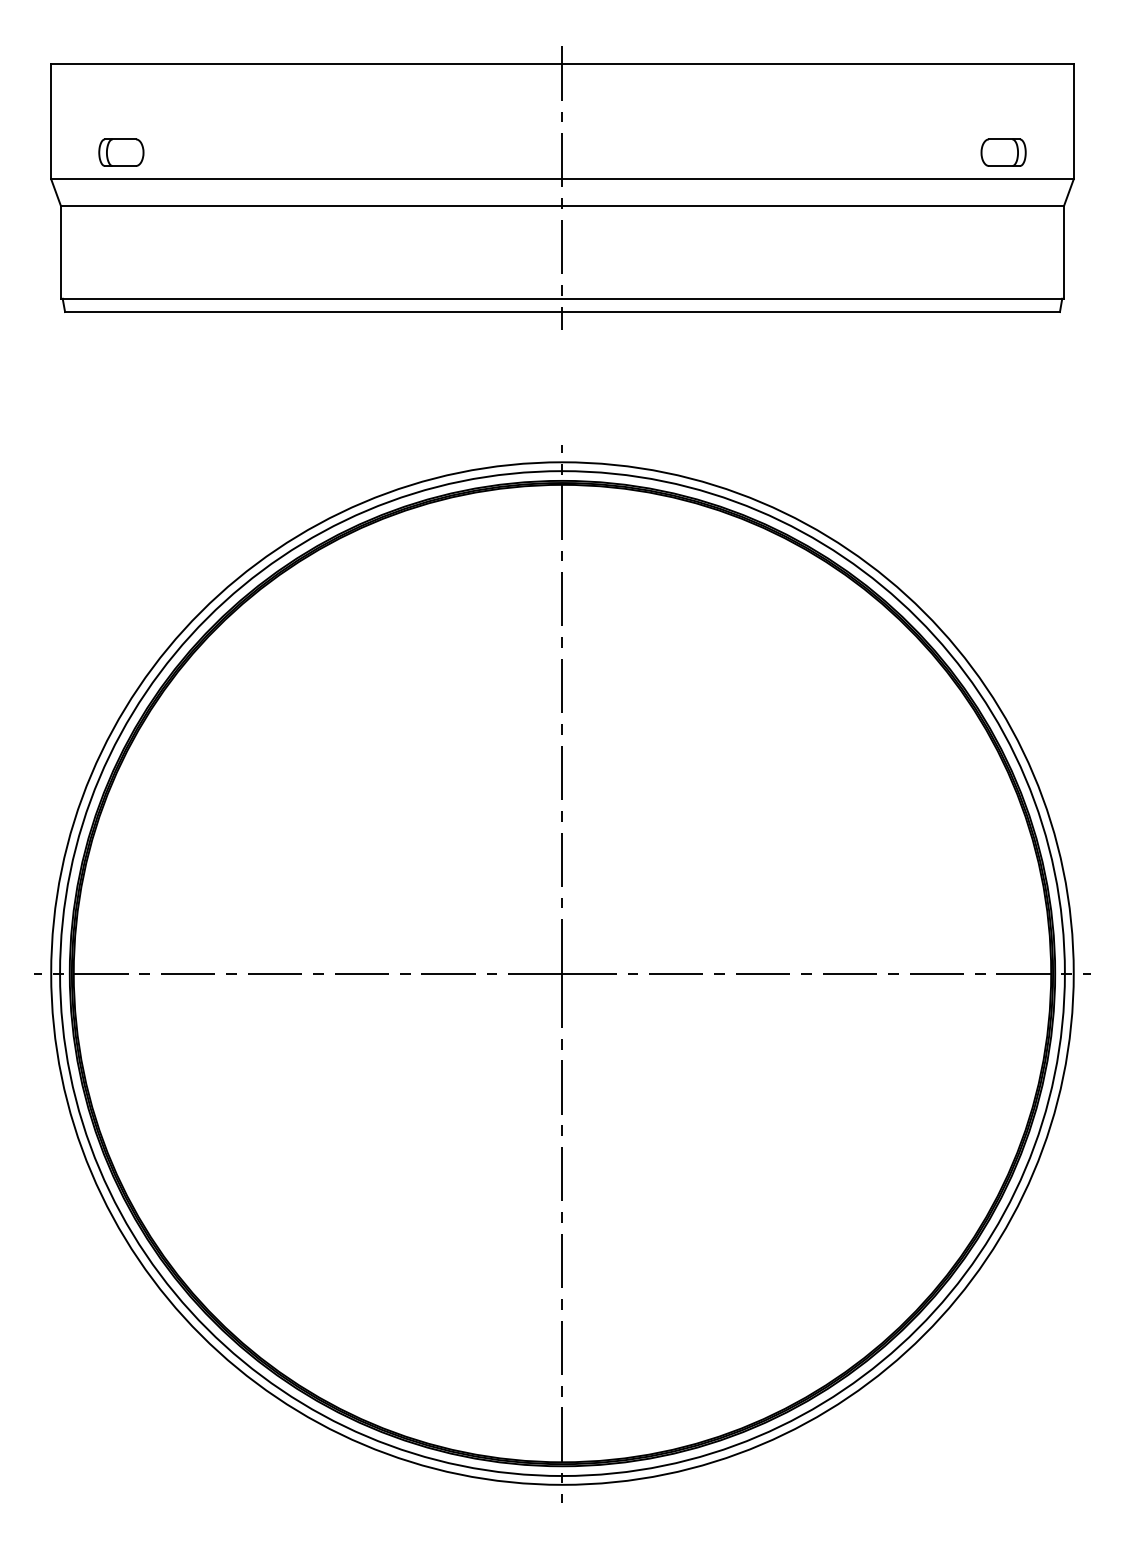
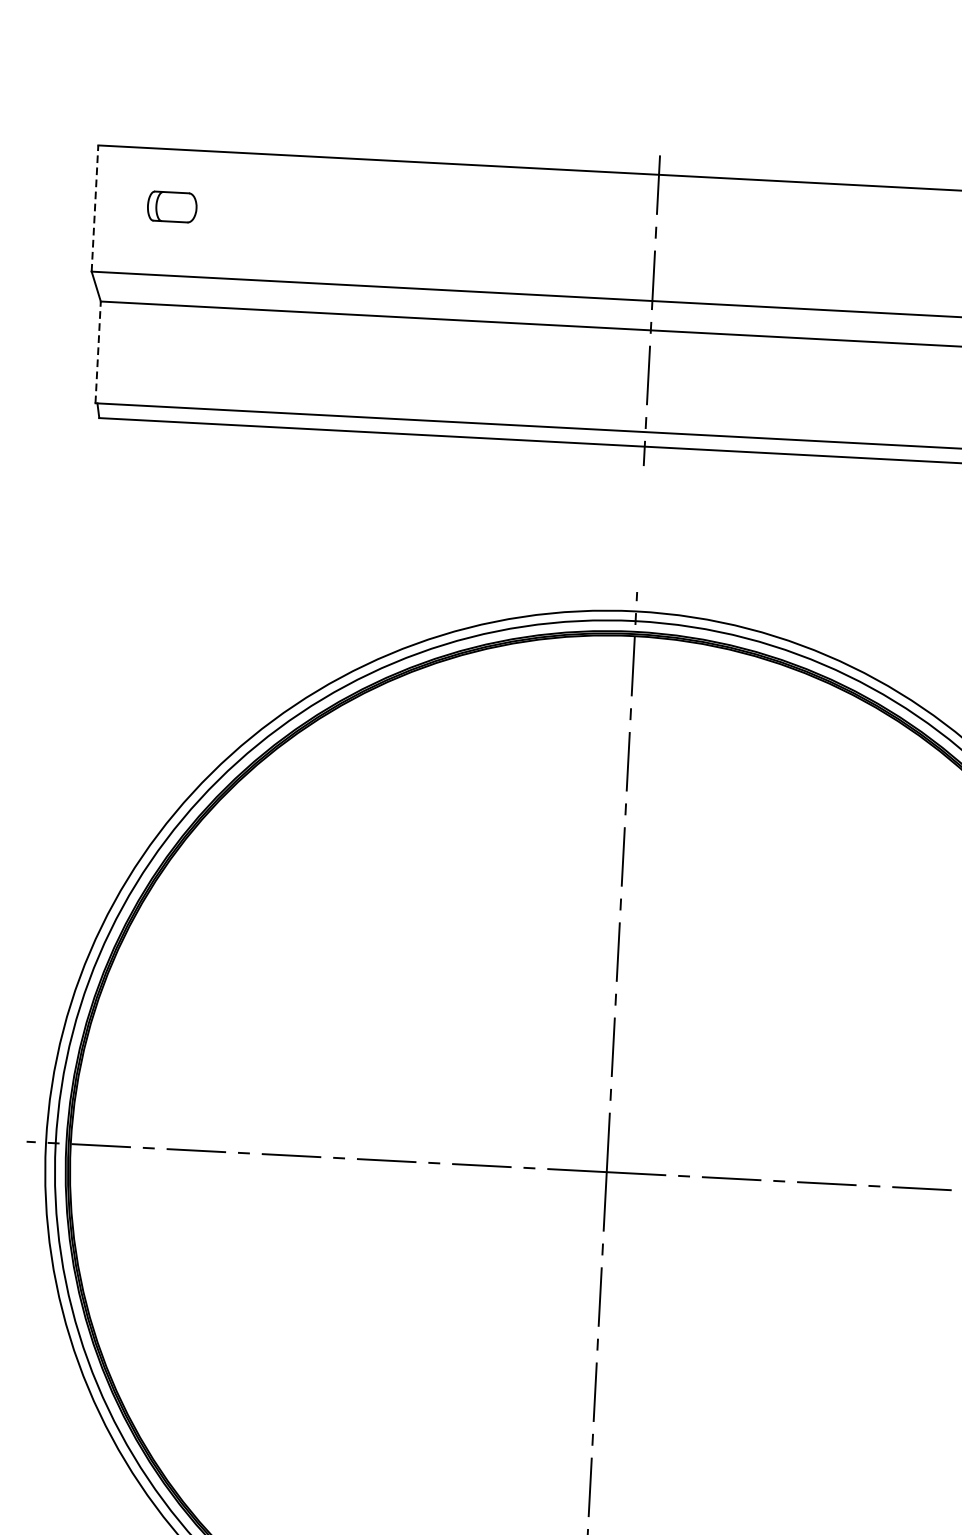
line: (51, 121) -> (95, 208), solid -> dashed
part: (121, 152) -> (172, 206), moved
line: (60, 251) -> (97, 351), solid -> dashed

